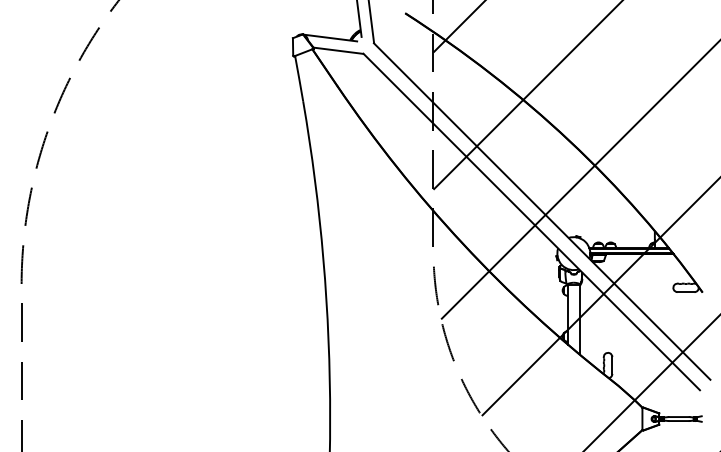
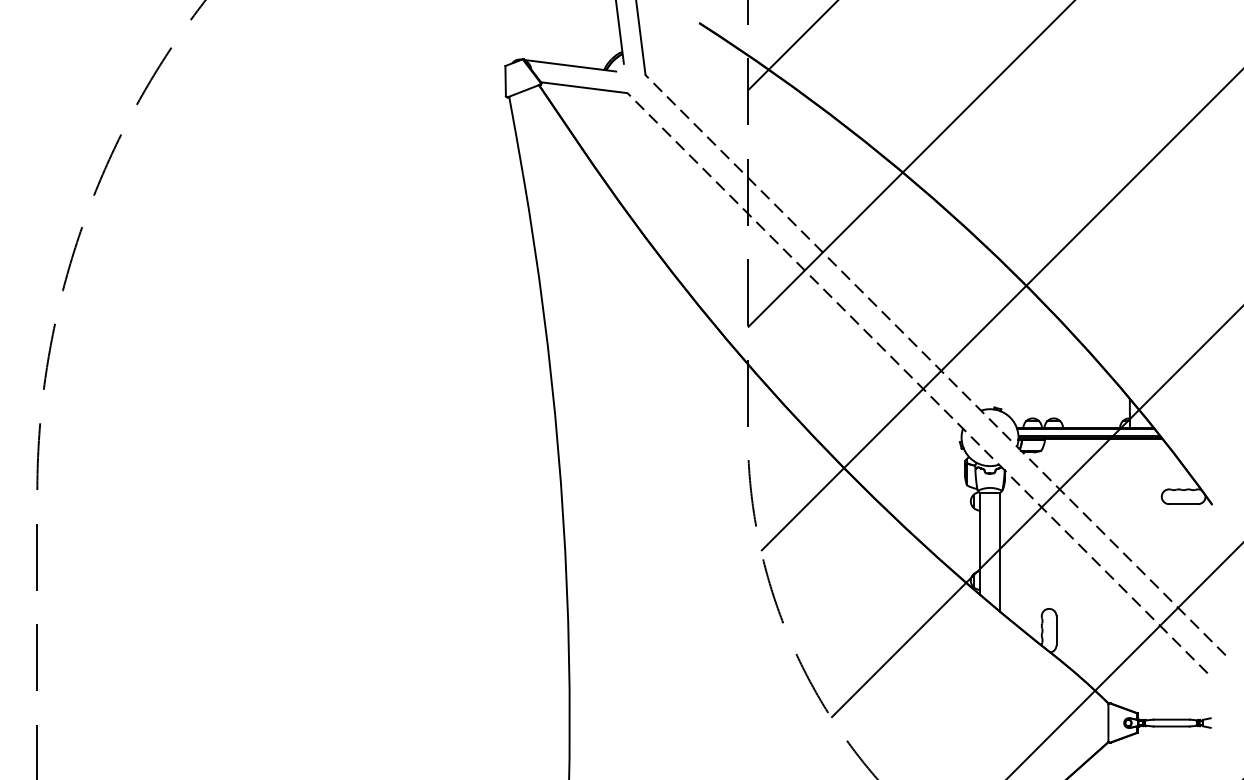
line: (542, 211) -> (936, 364), solid -> dashed
line: (531, 222) -> (917, 383), solid -> dashed

